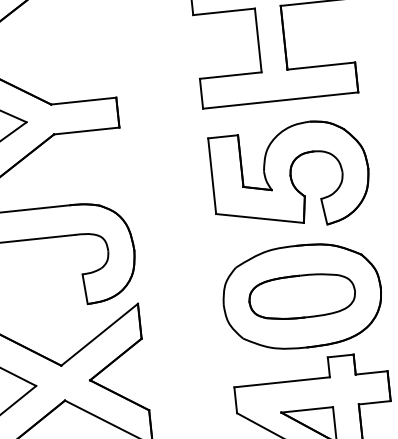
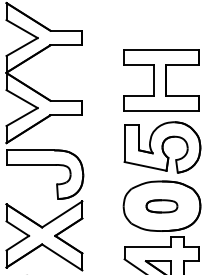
part: (301, 297) -> (161, 206), size x0.6

